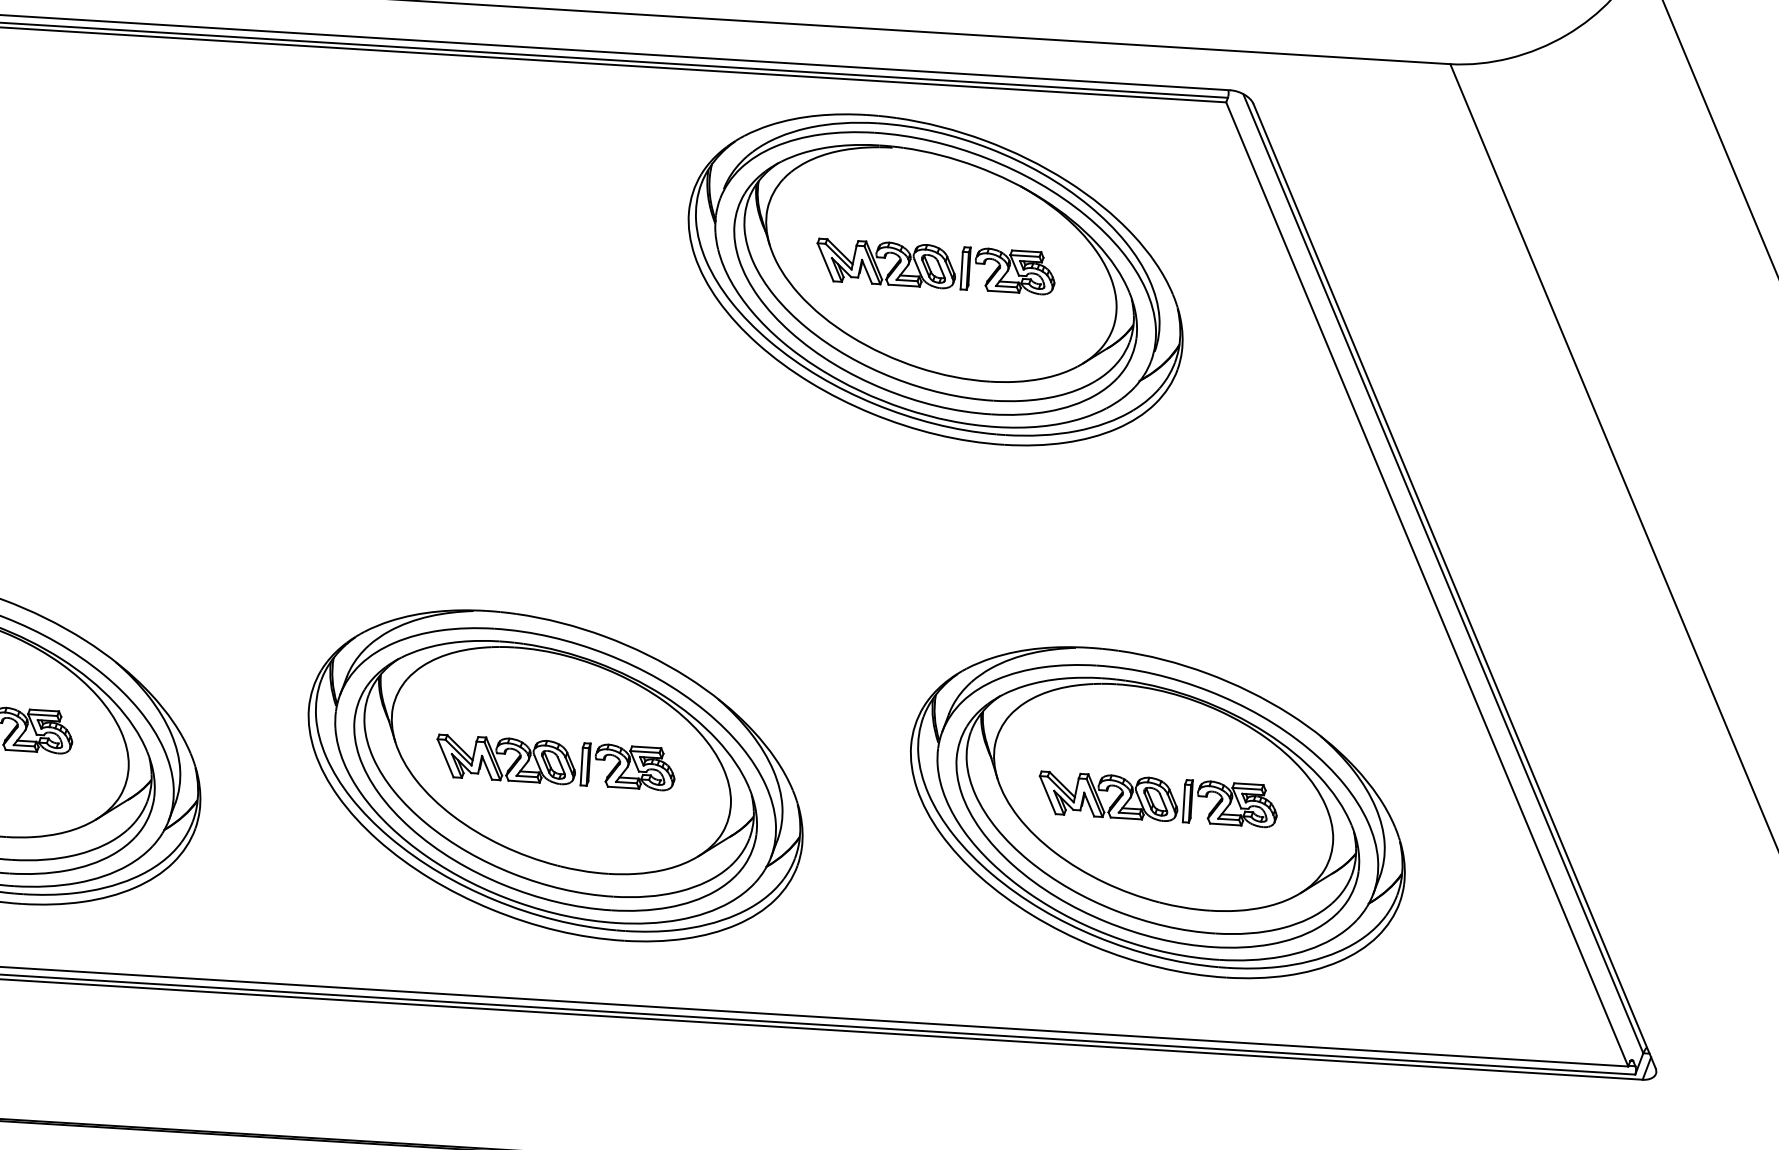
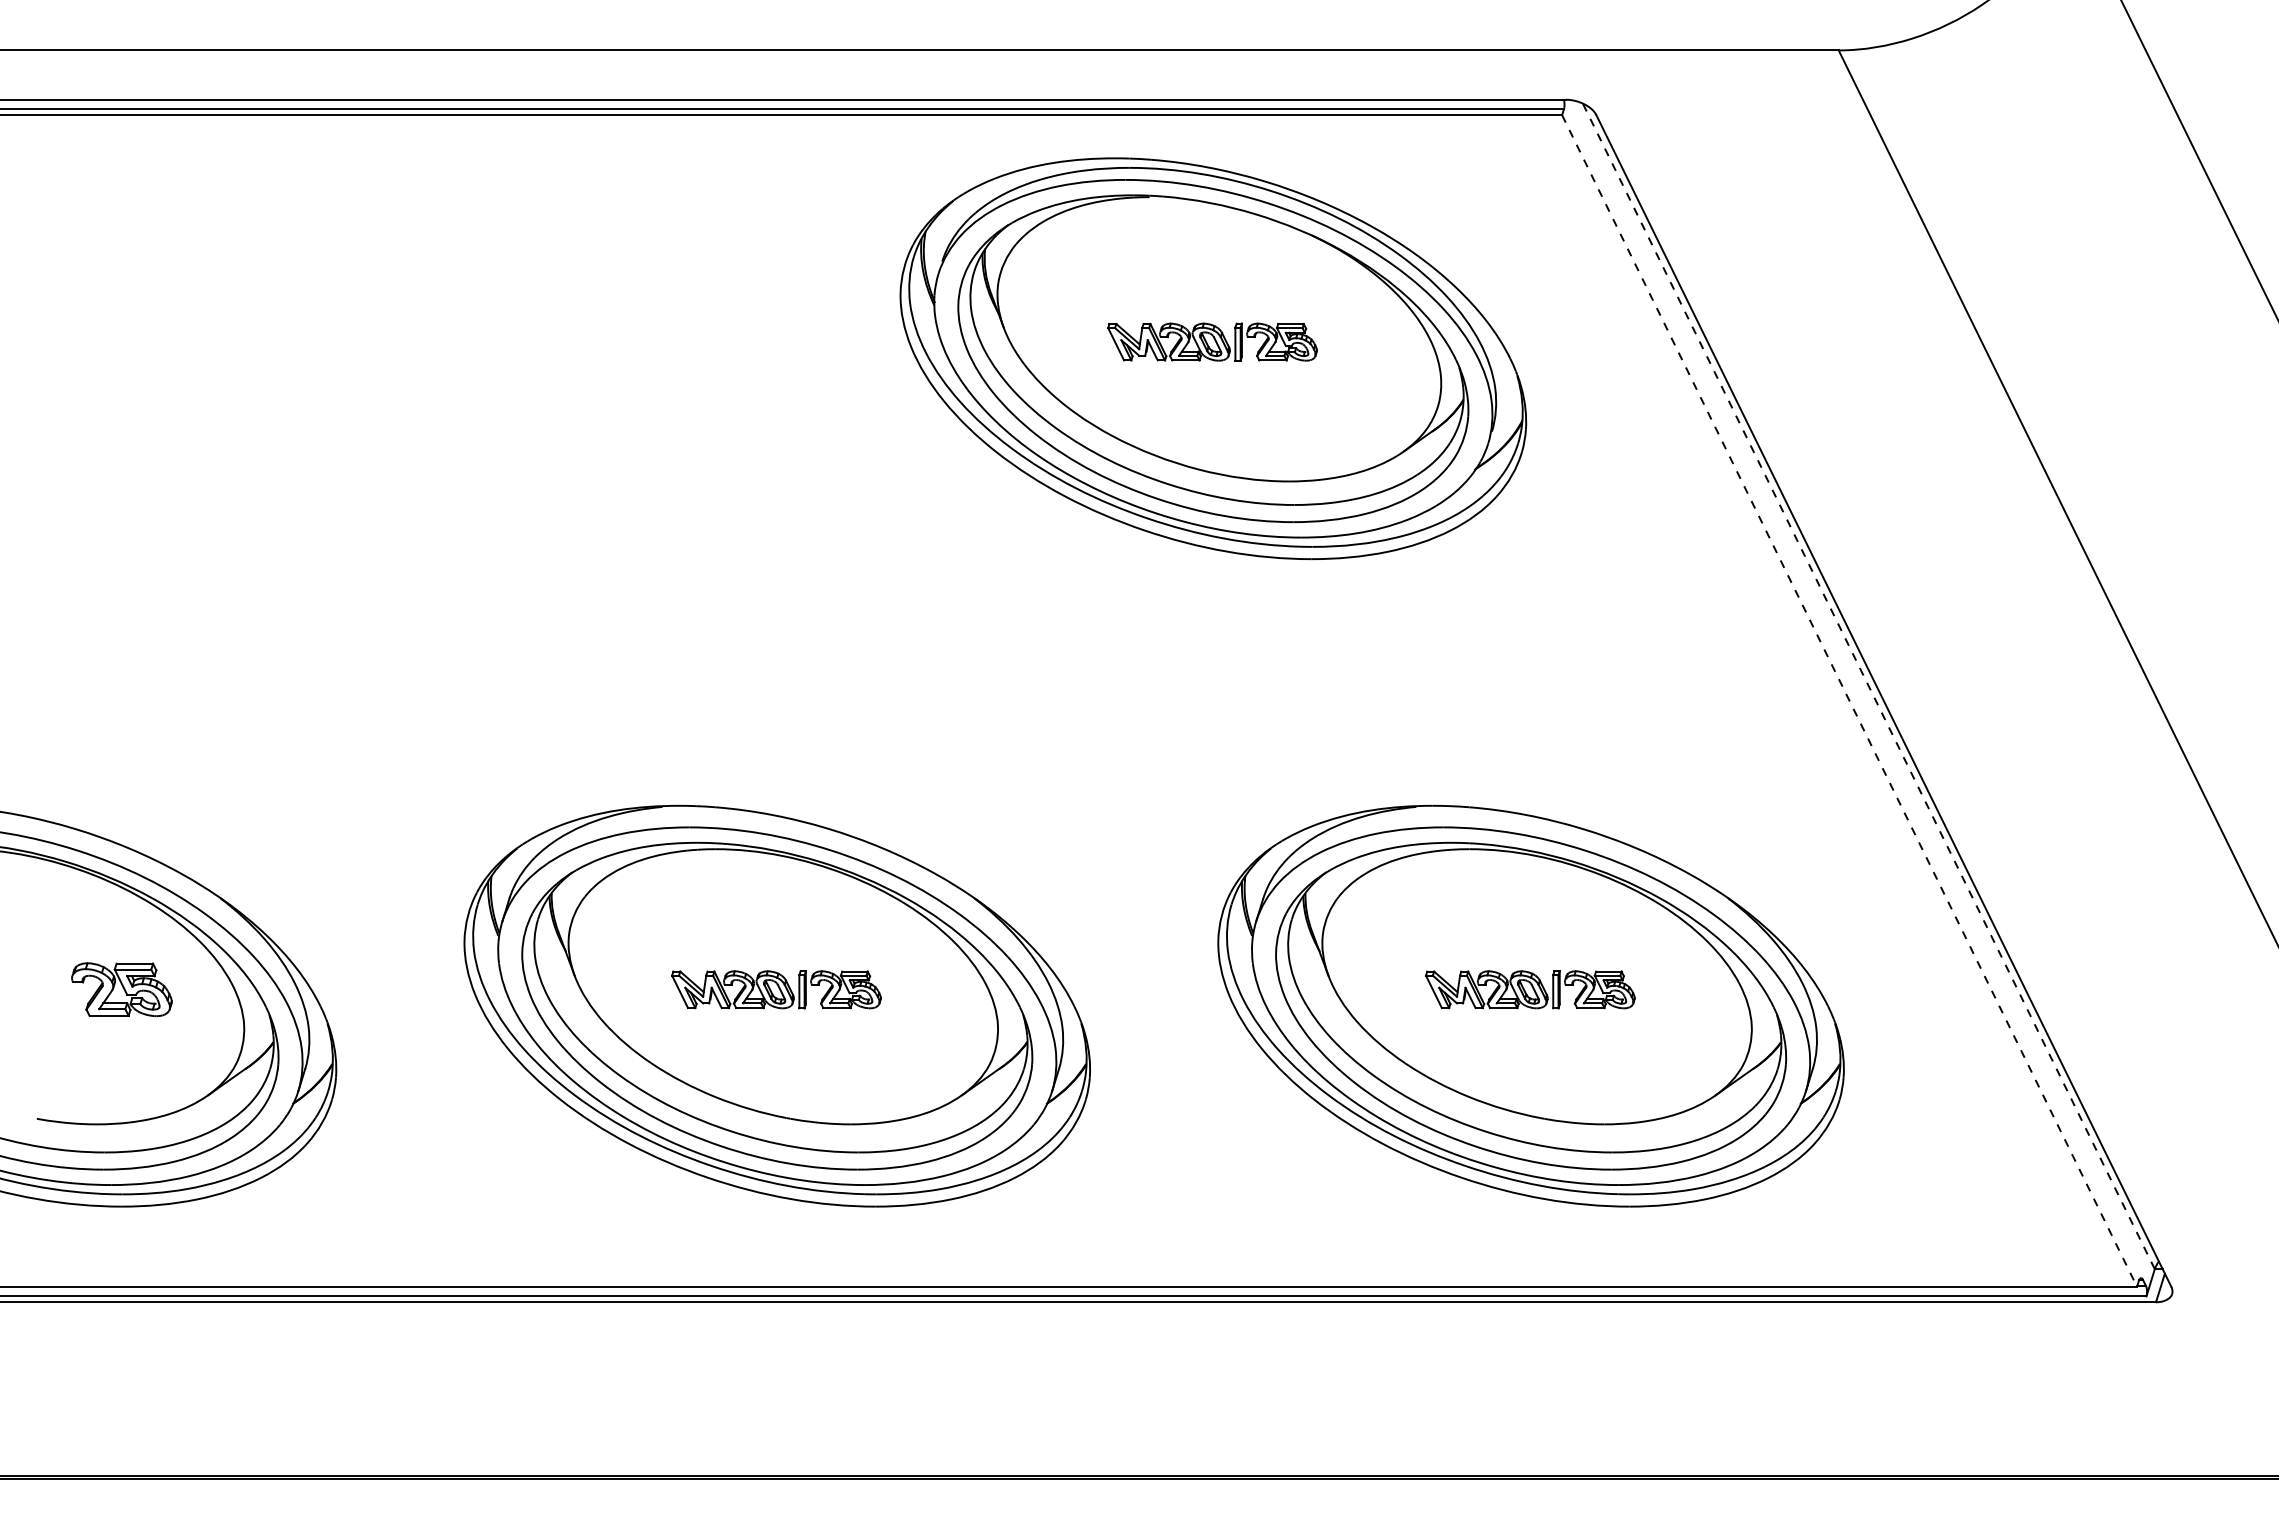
part: (935, 266) -> (1212, 341), size x0.7
line: (1443, 572) -> (1868, 685), solid -> dashed
line: (1427, 584) -> (1849, 700), solid -> dashed
part: (555, 762) -> (776, 989), size x0.7
part: (1158, 799) -> (1530, 989), size x0.7

